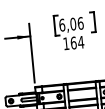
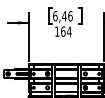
text: (72, 24) -> (63, 16), 6,06 -> 6,46

